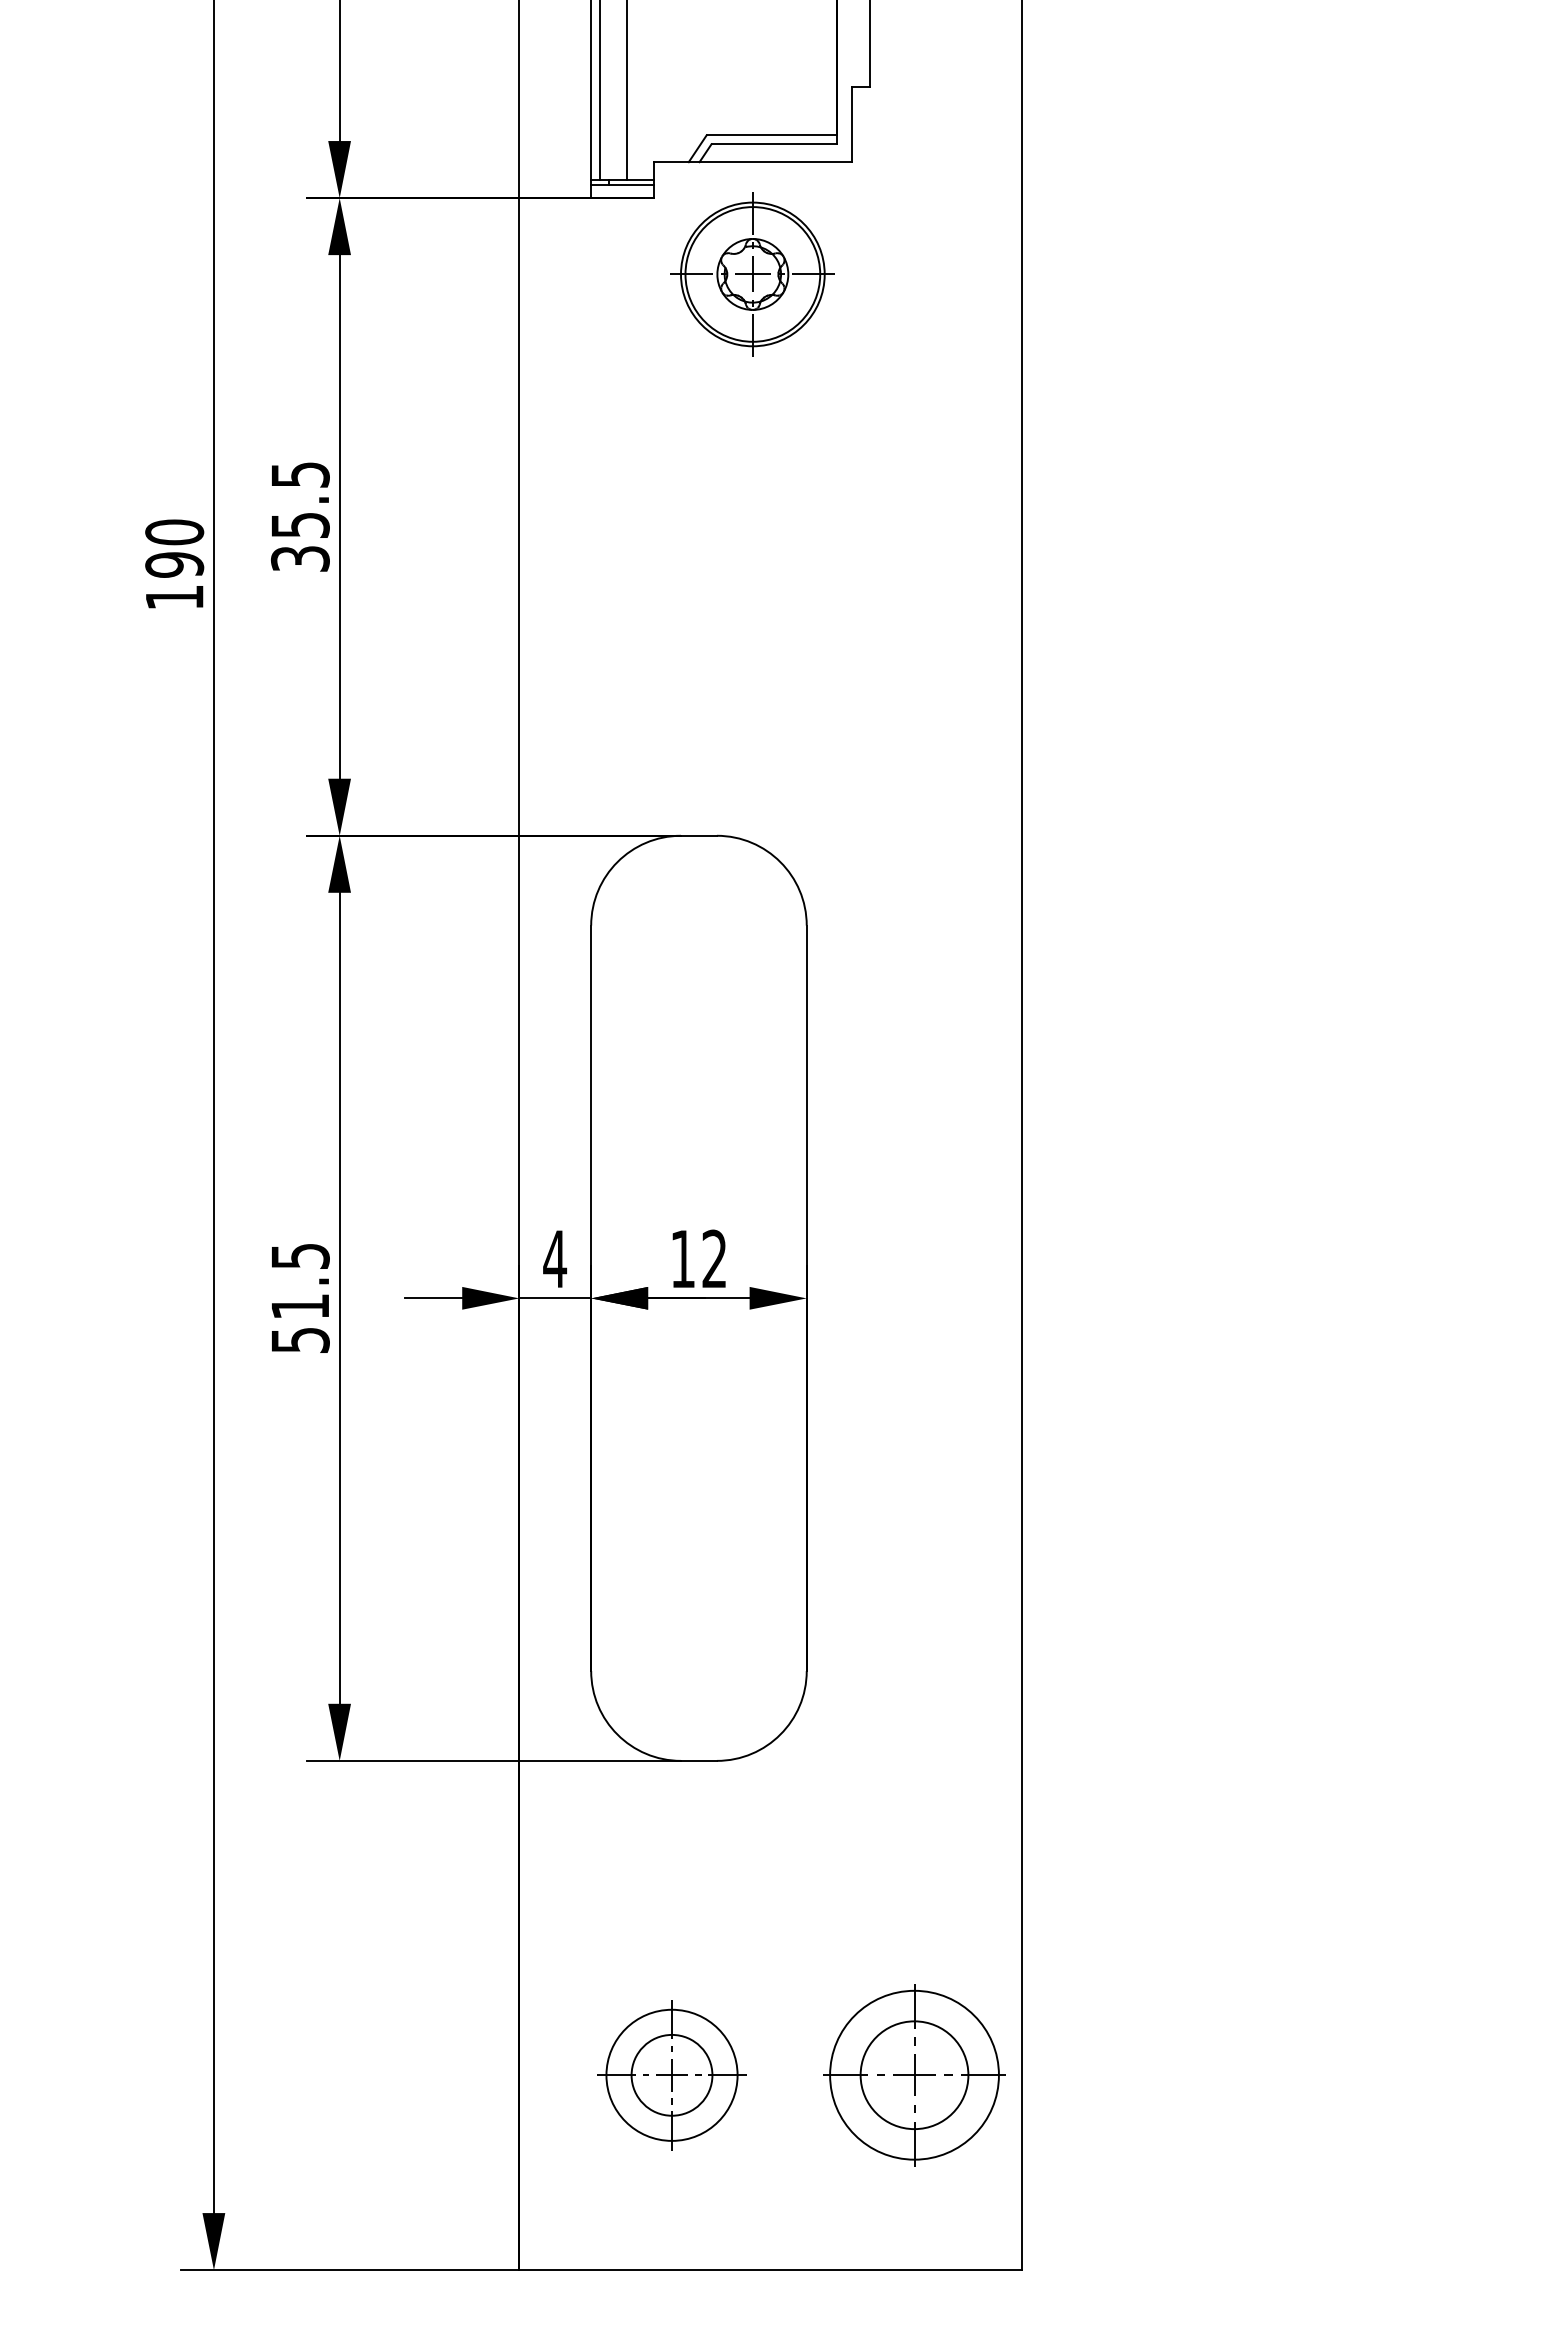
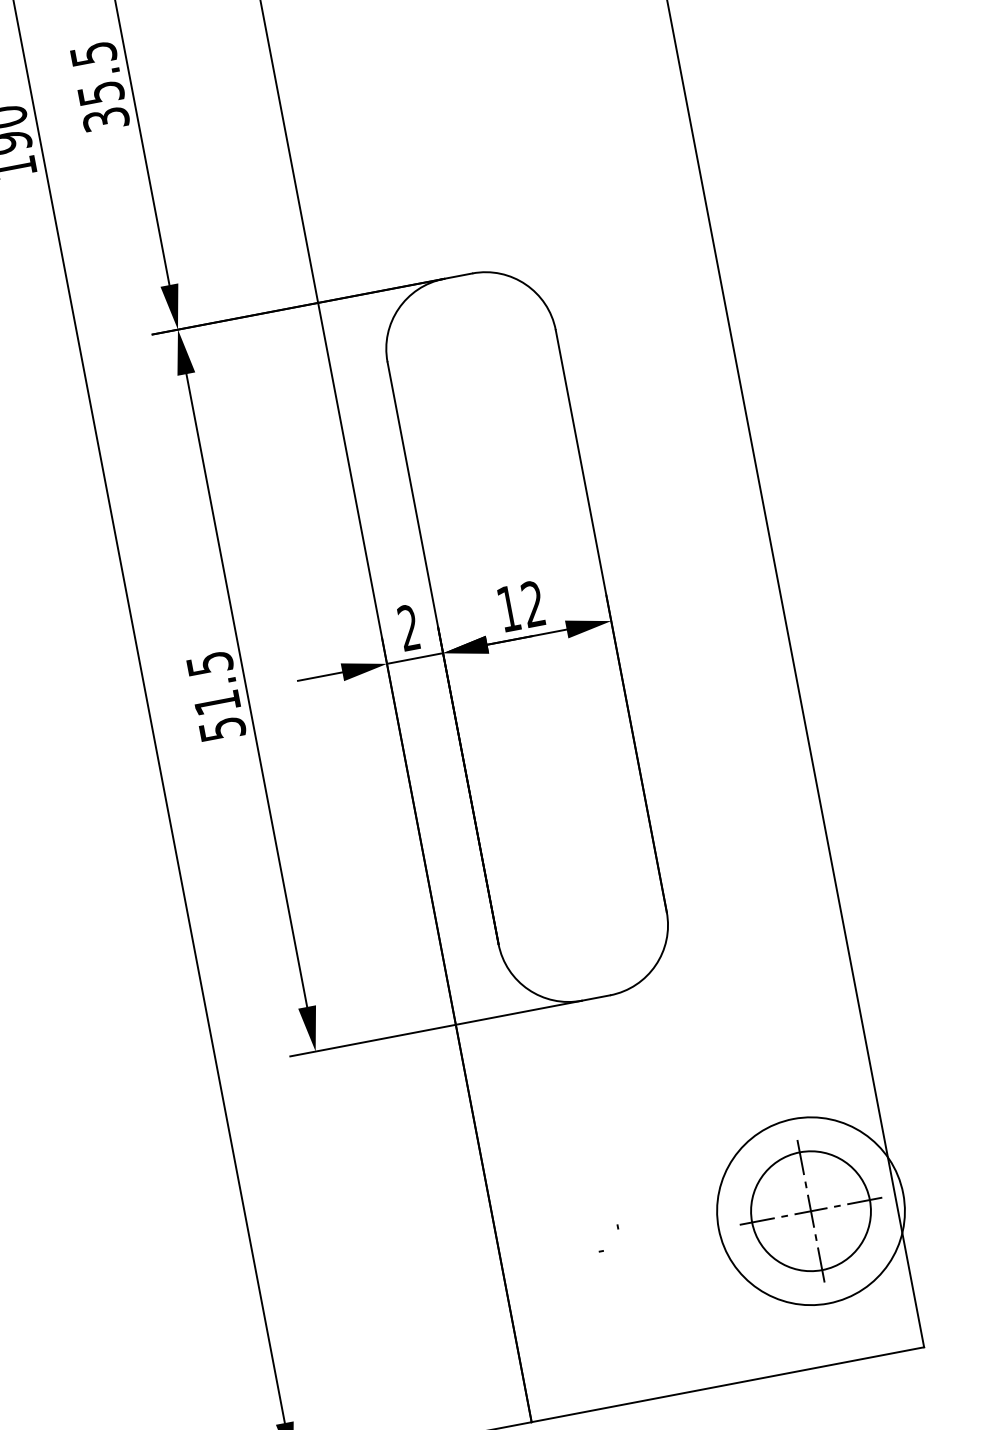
text: (555, 1258) -> (409, 627), 4 -> 2
circle: (914, 2074) -> (810, 1210), size x1.4
part: (671, 2075) -> (621, 1247), removed
circle: (914, 2075) -> (811, 1211), size x1.4

